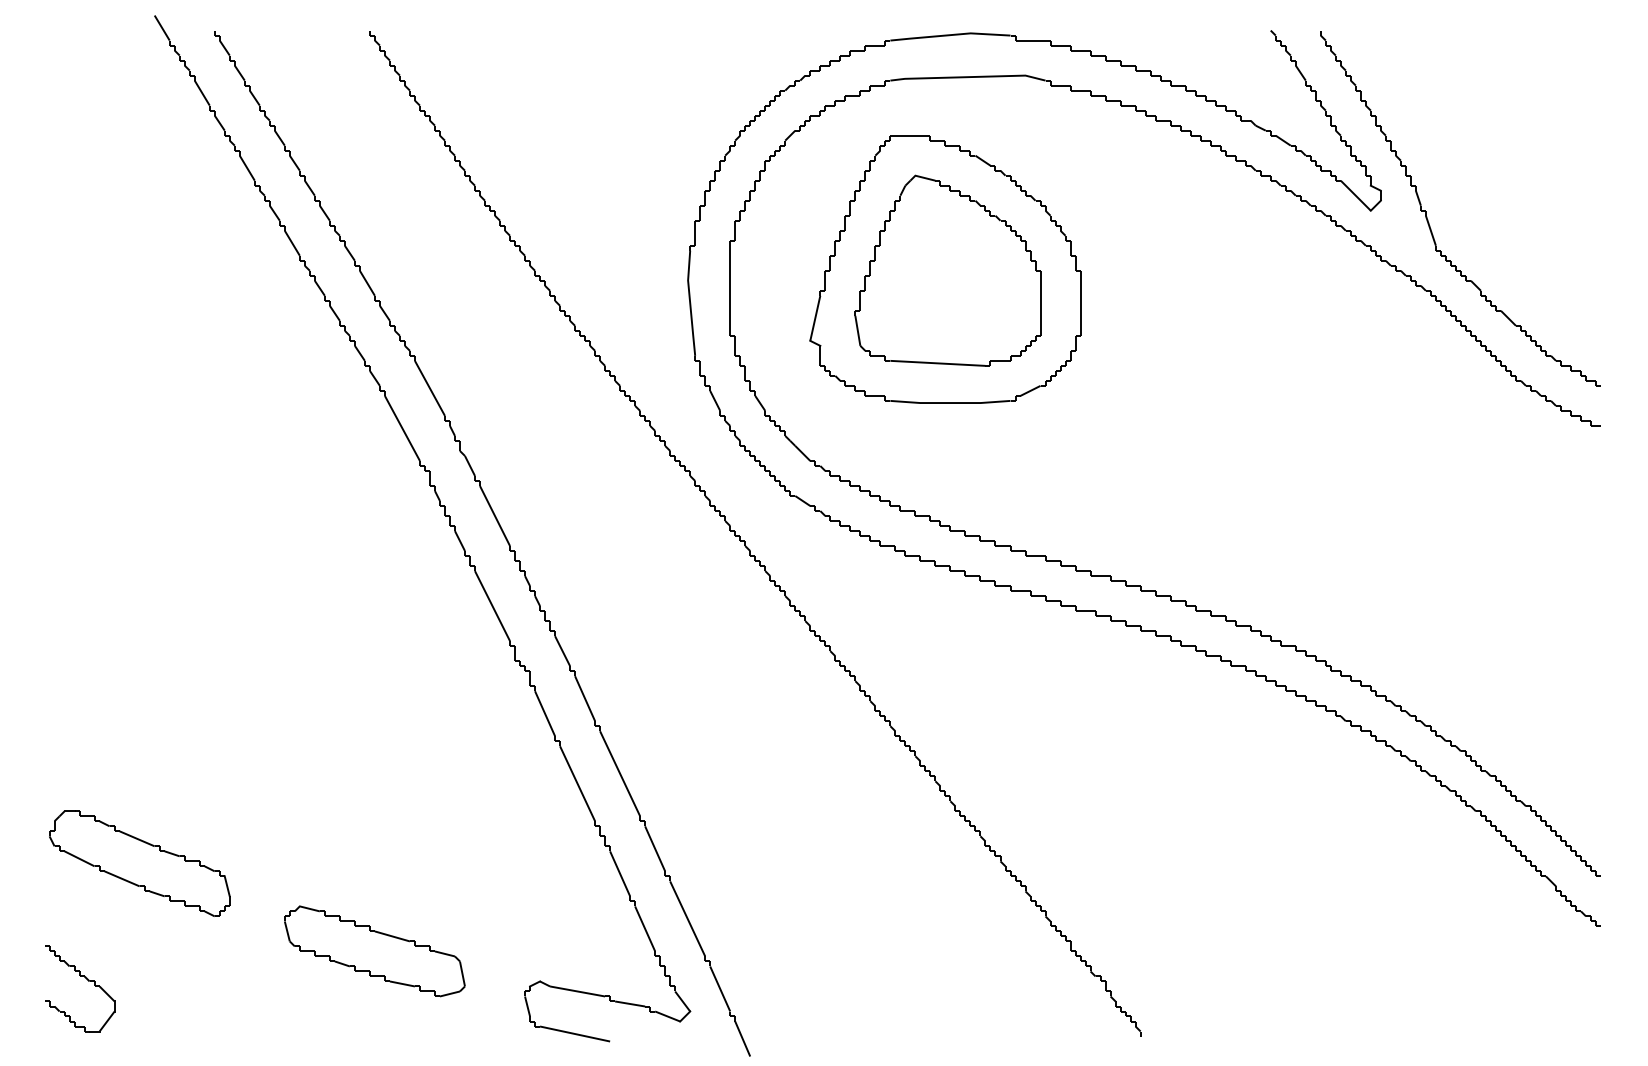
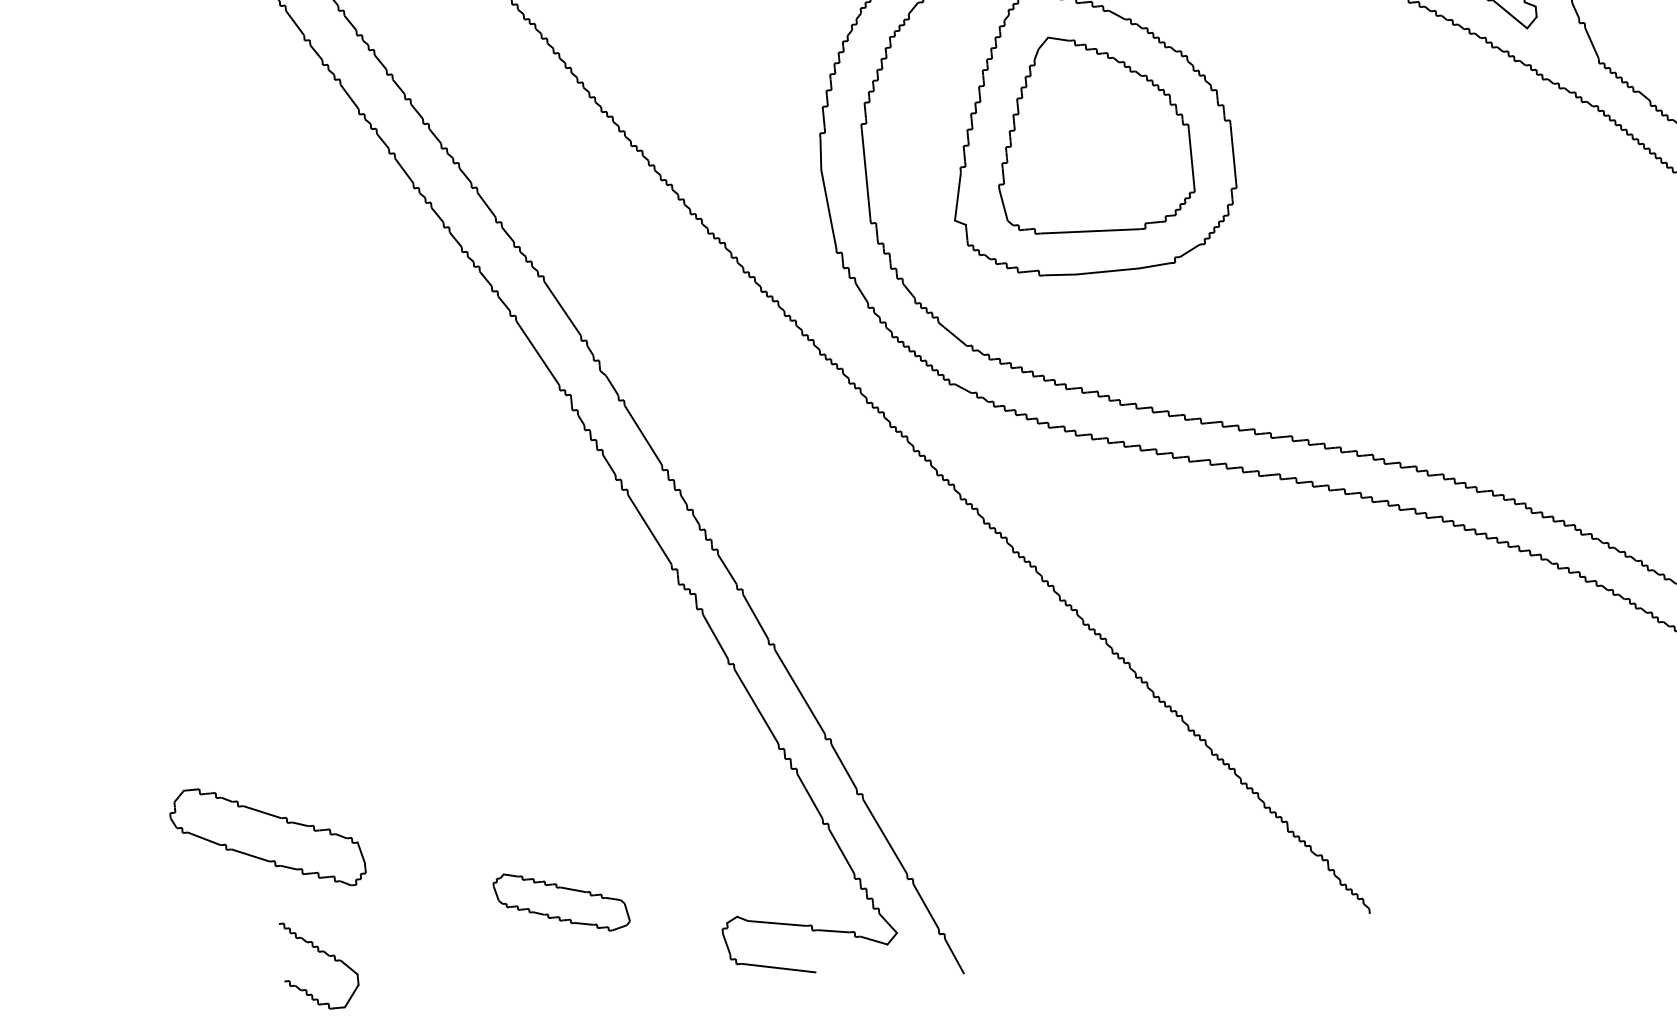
part: (139, 863) -> (267, 837), moved
part: (374, 951) -> (561, 902), size x0.7
part: (87, 980) -> (327, 955), moved

